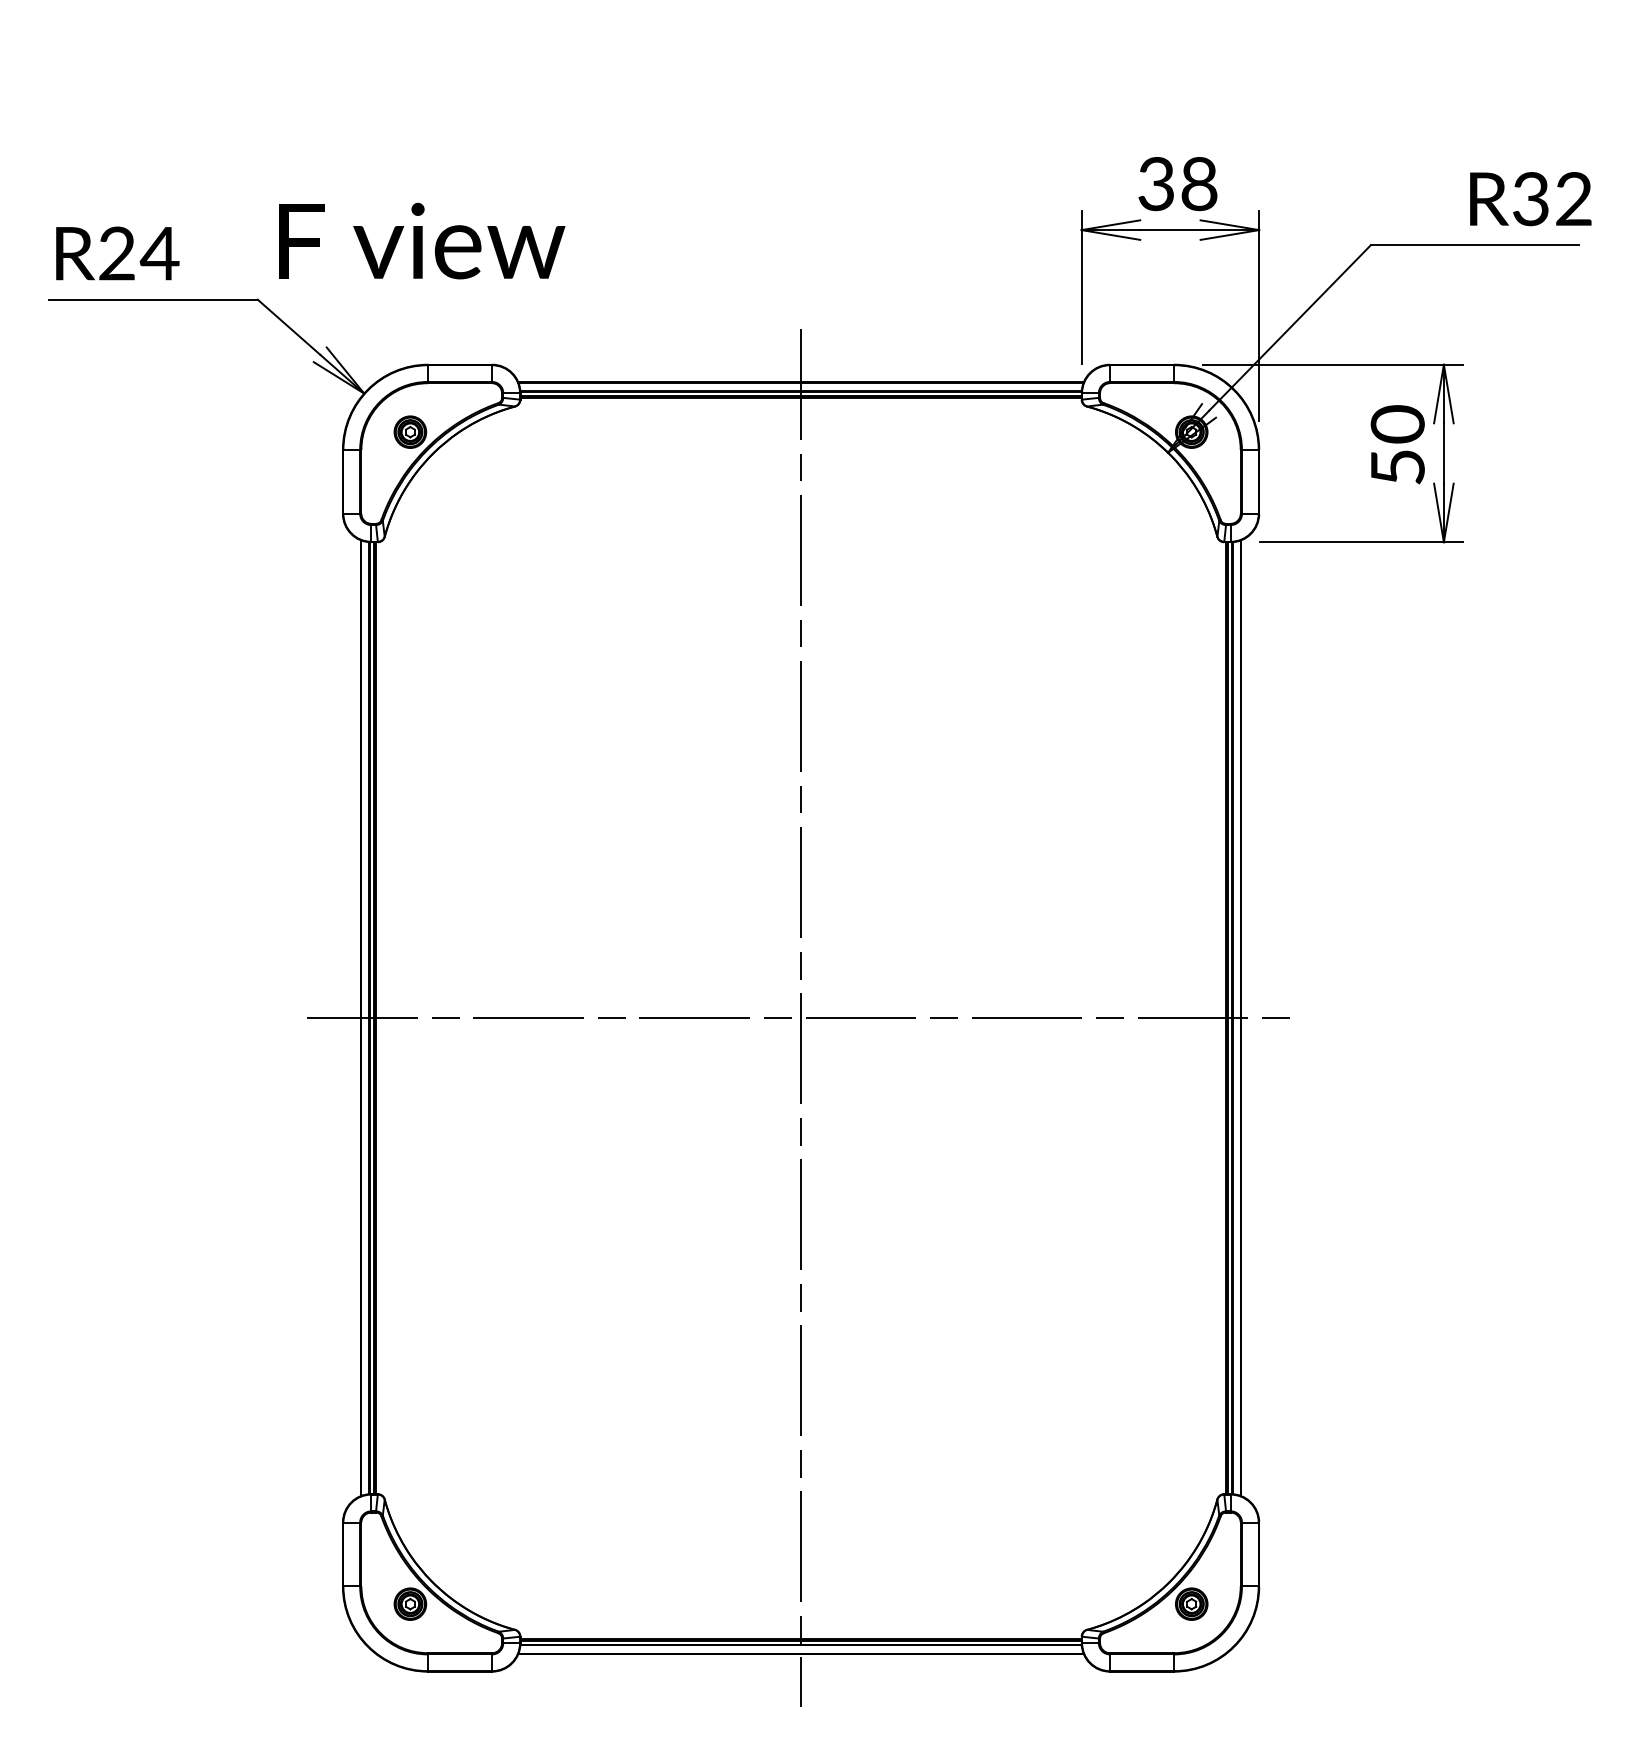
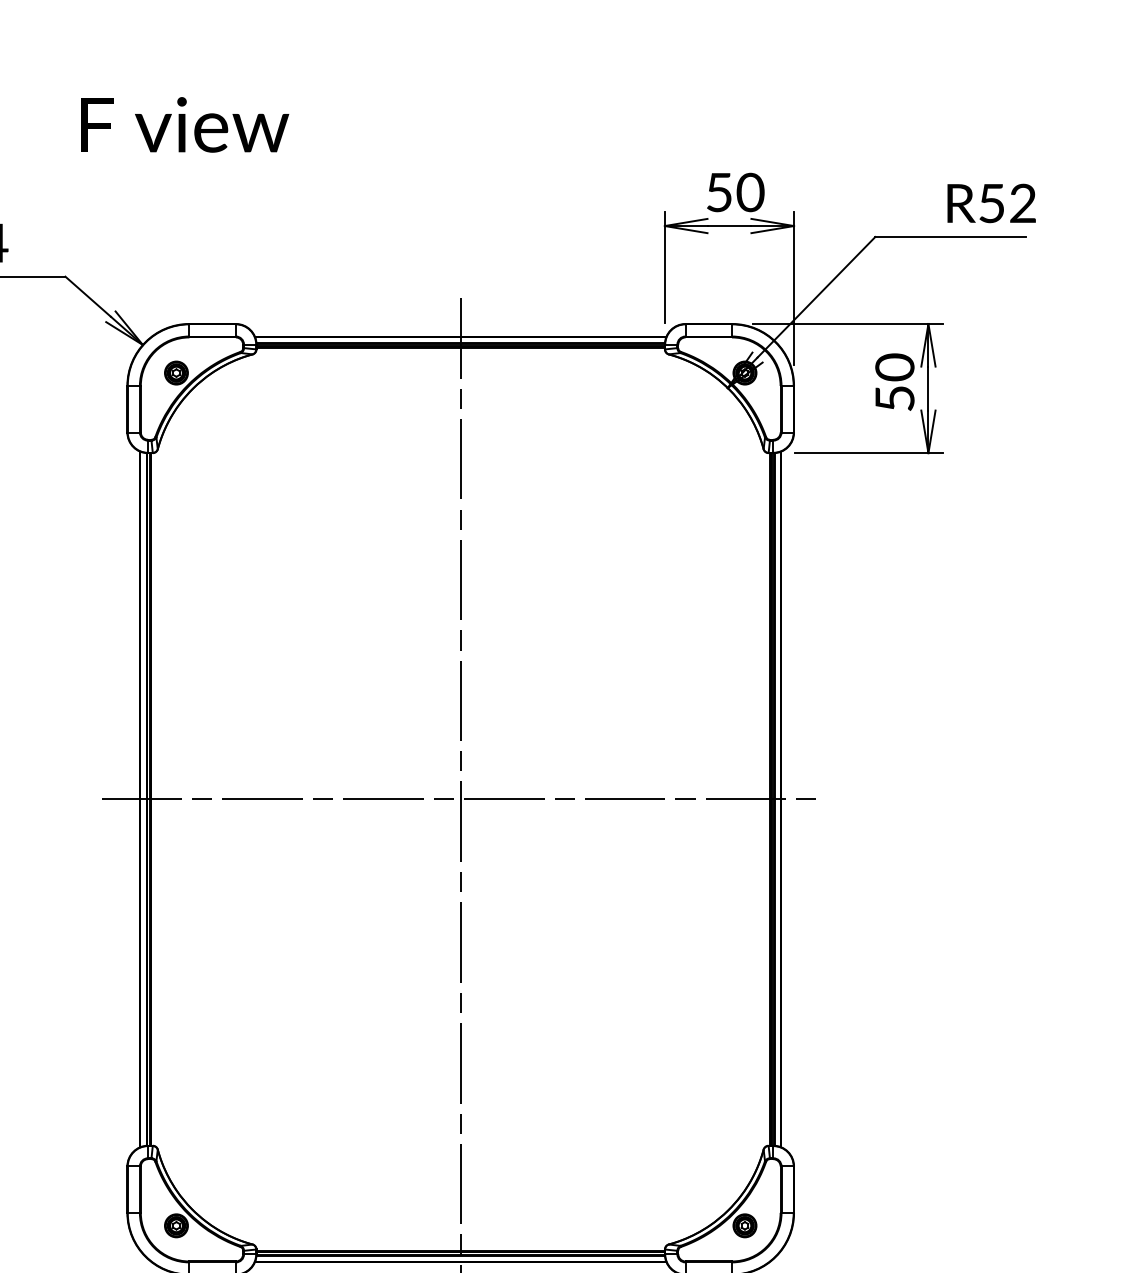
text: (1178, 184) -> (735, 192), 38 -> 50
text: (1530, 199) -> (991, 203), R32 -> R52
text: (422, 240) -> (185, 124), moved

